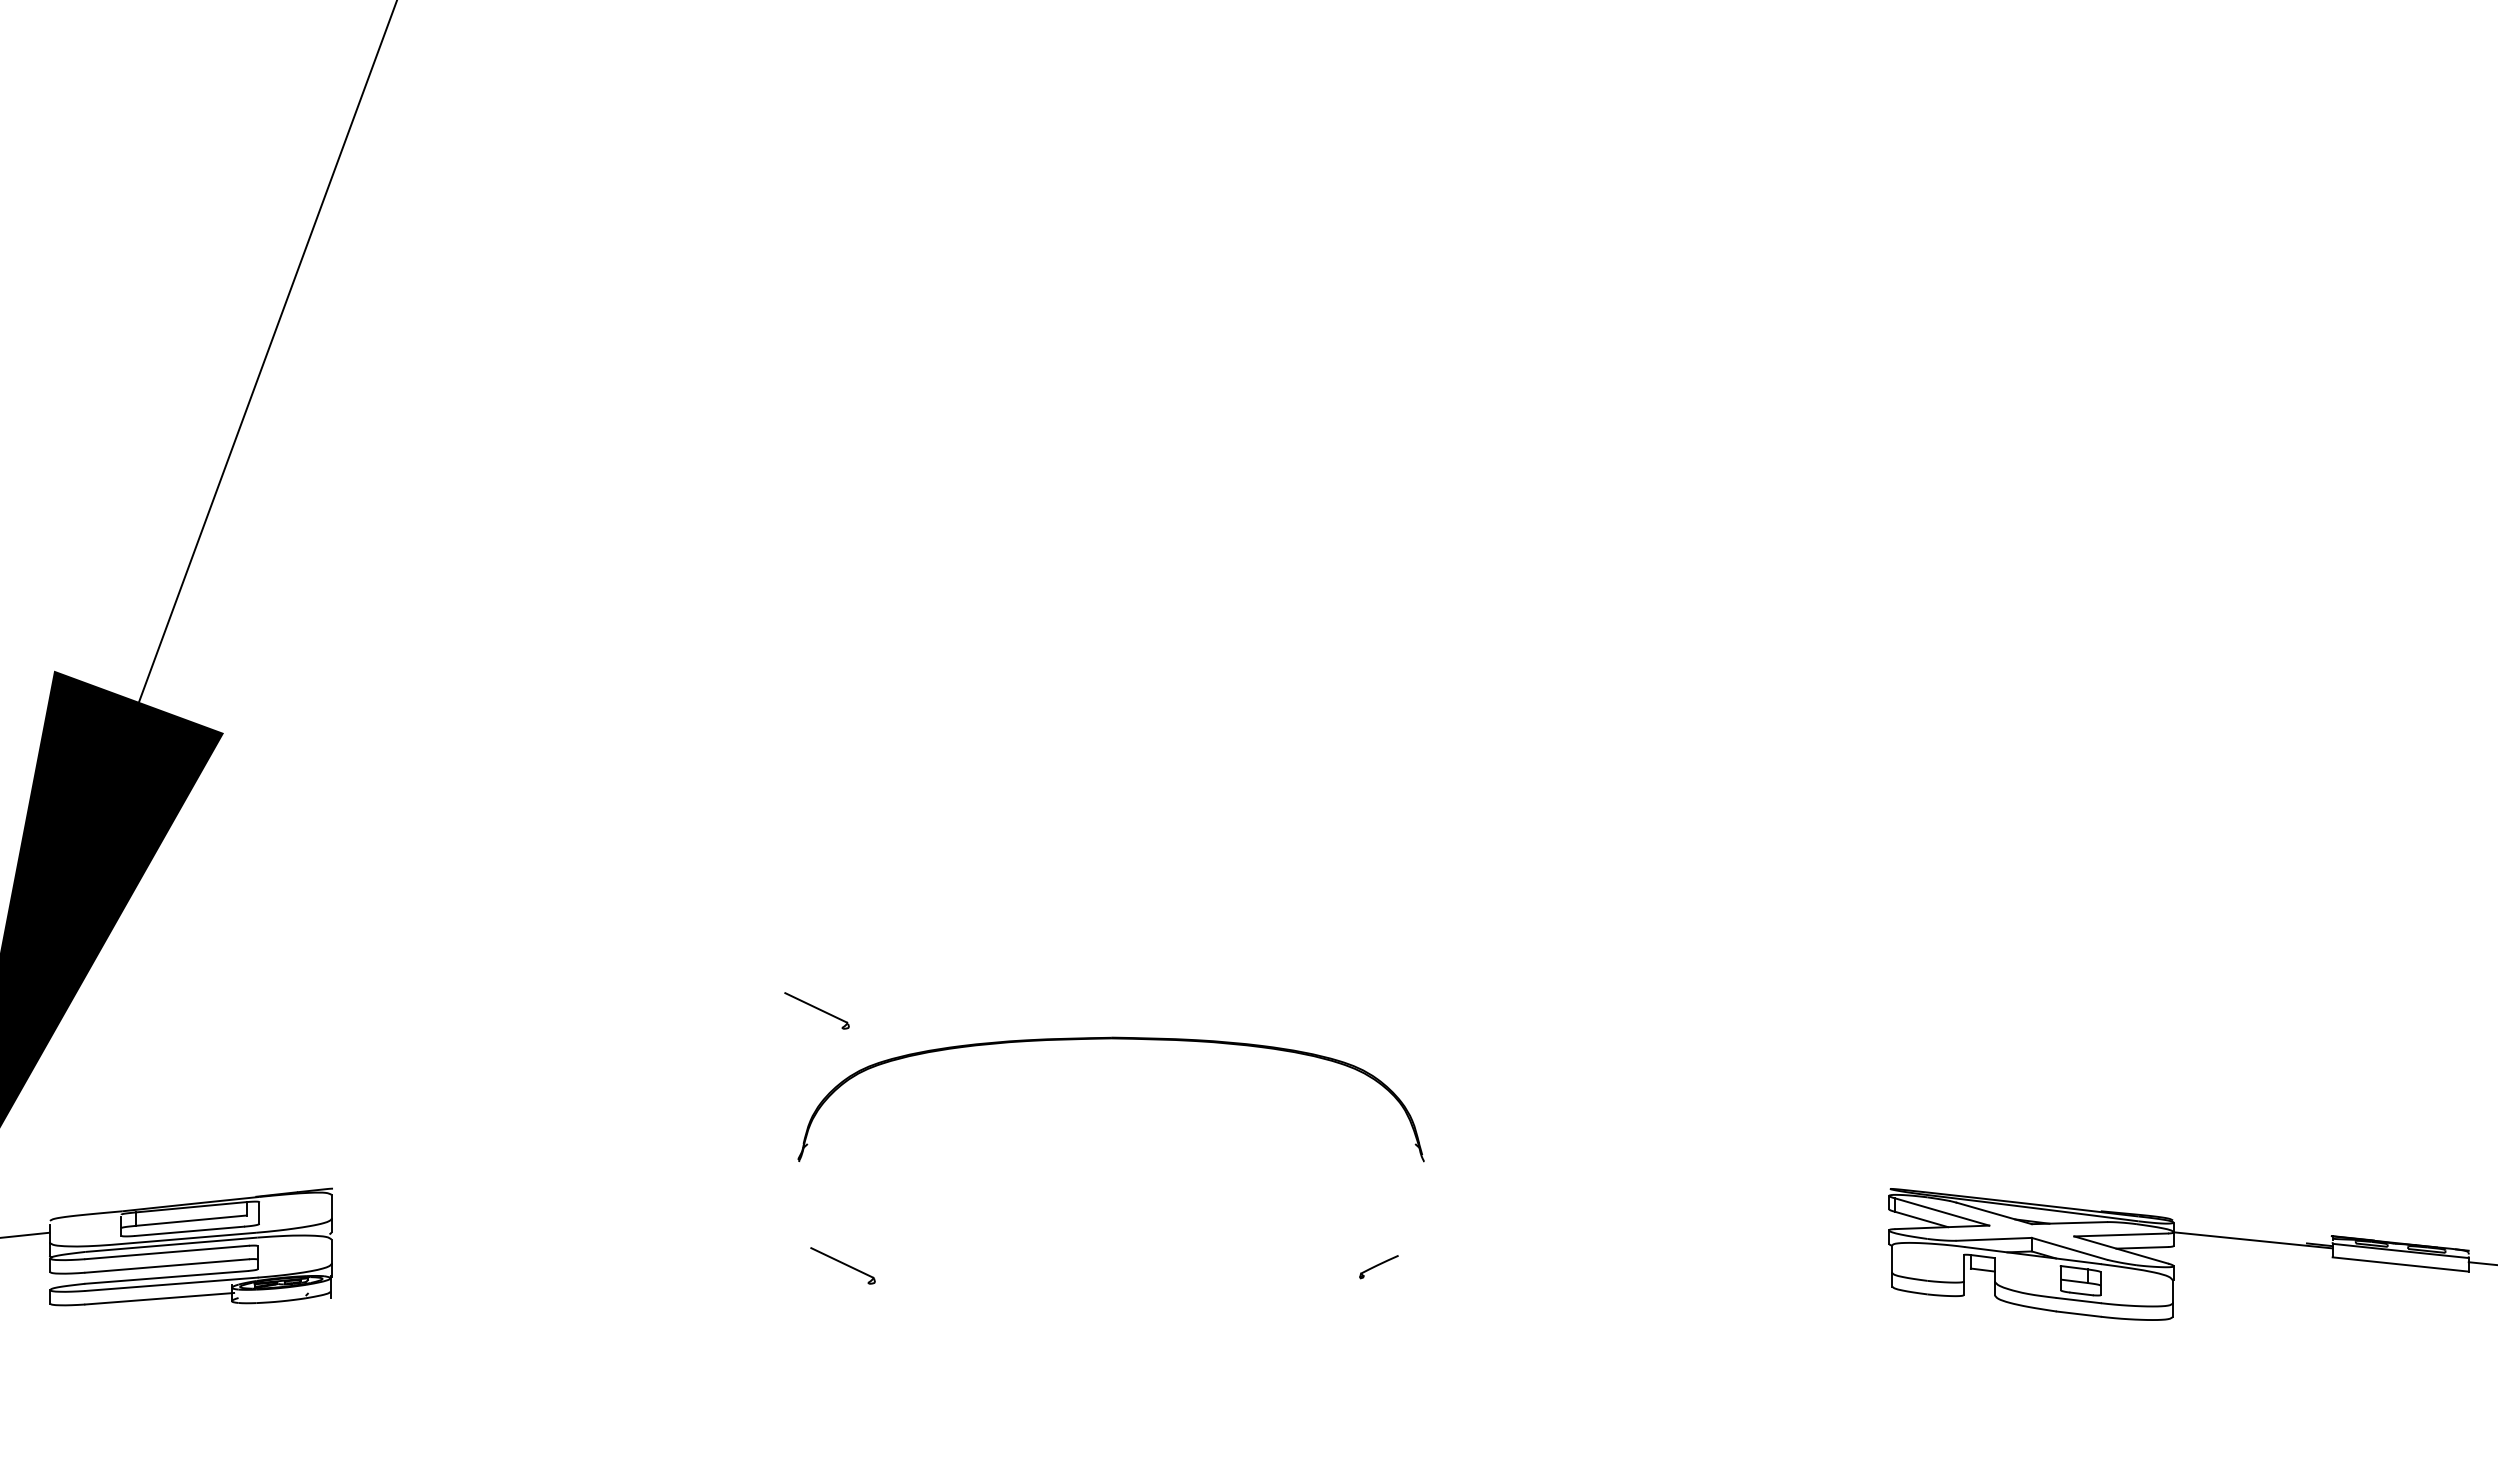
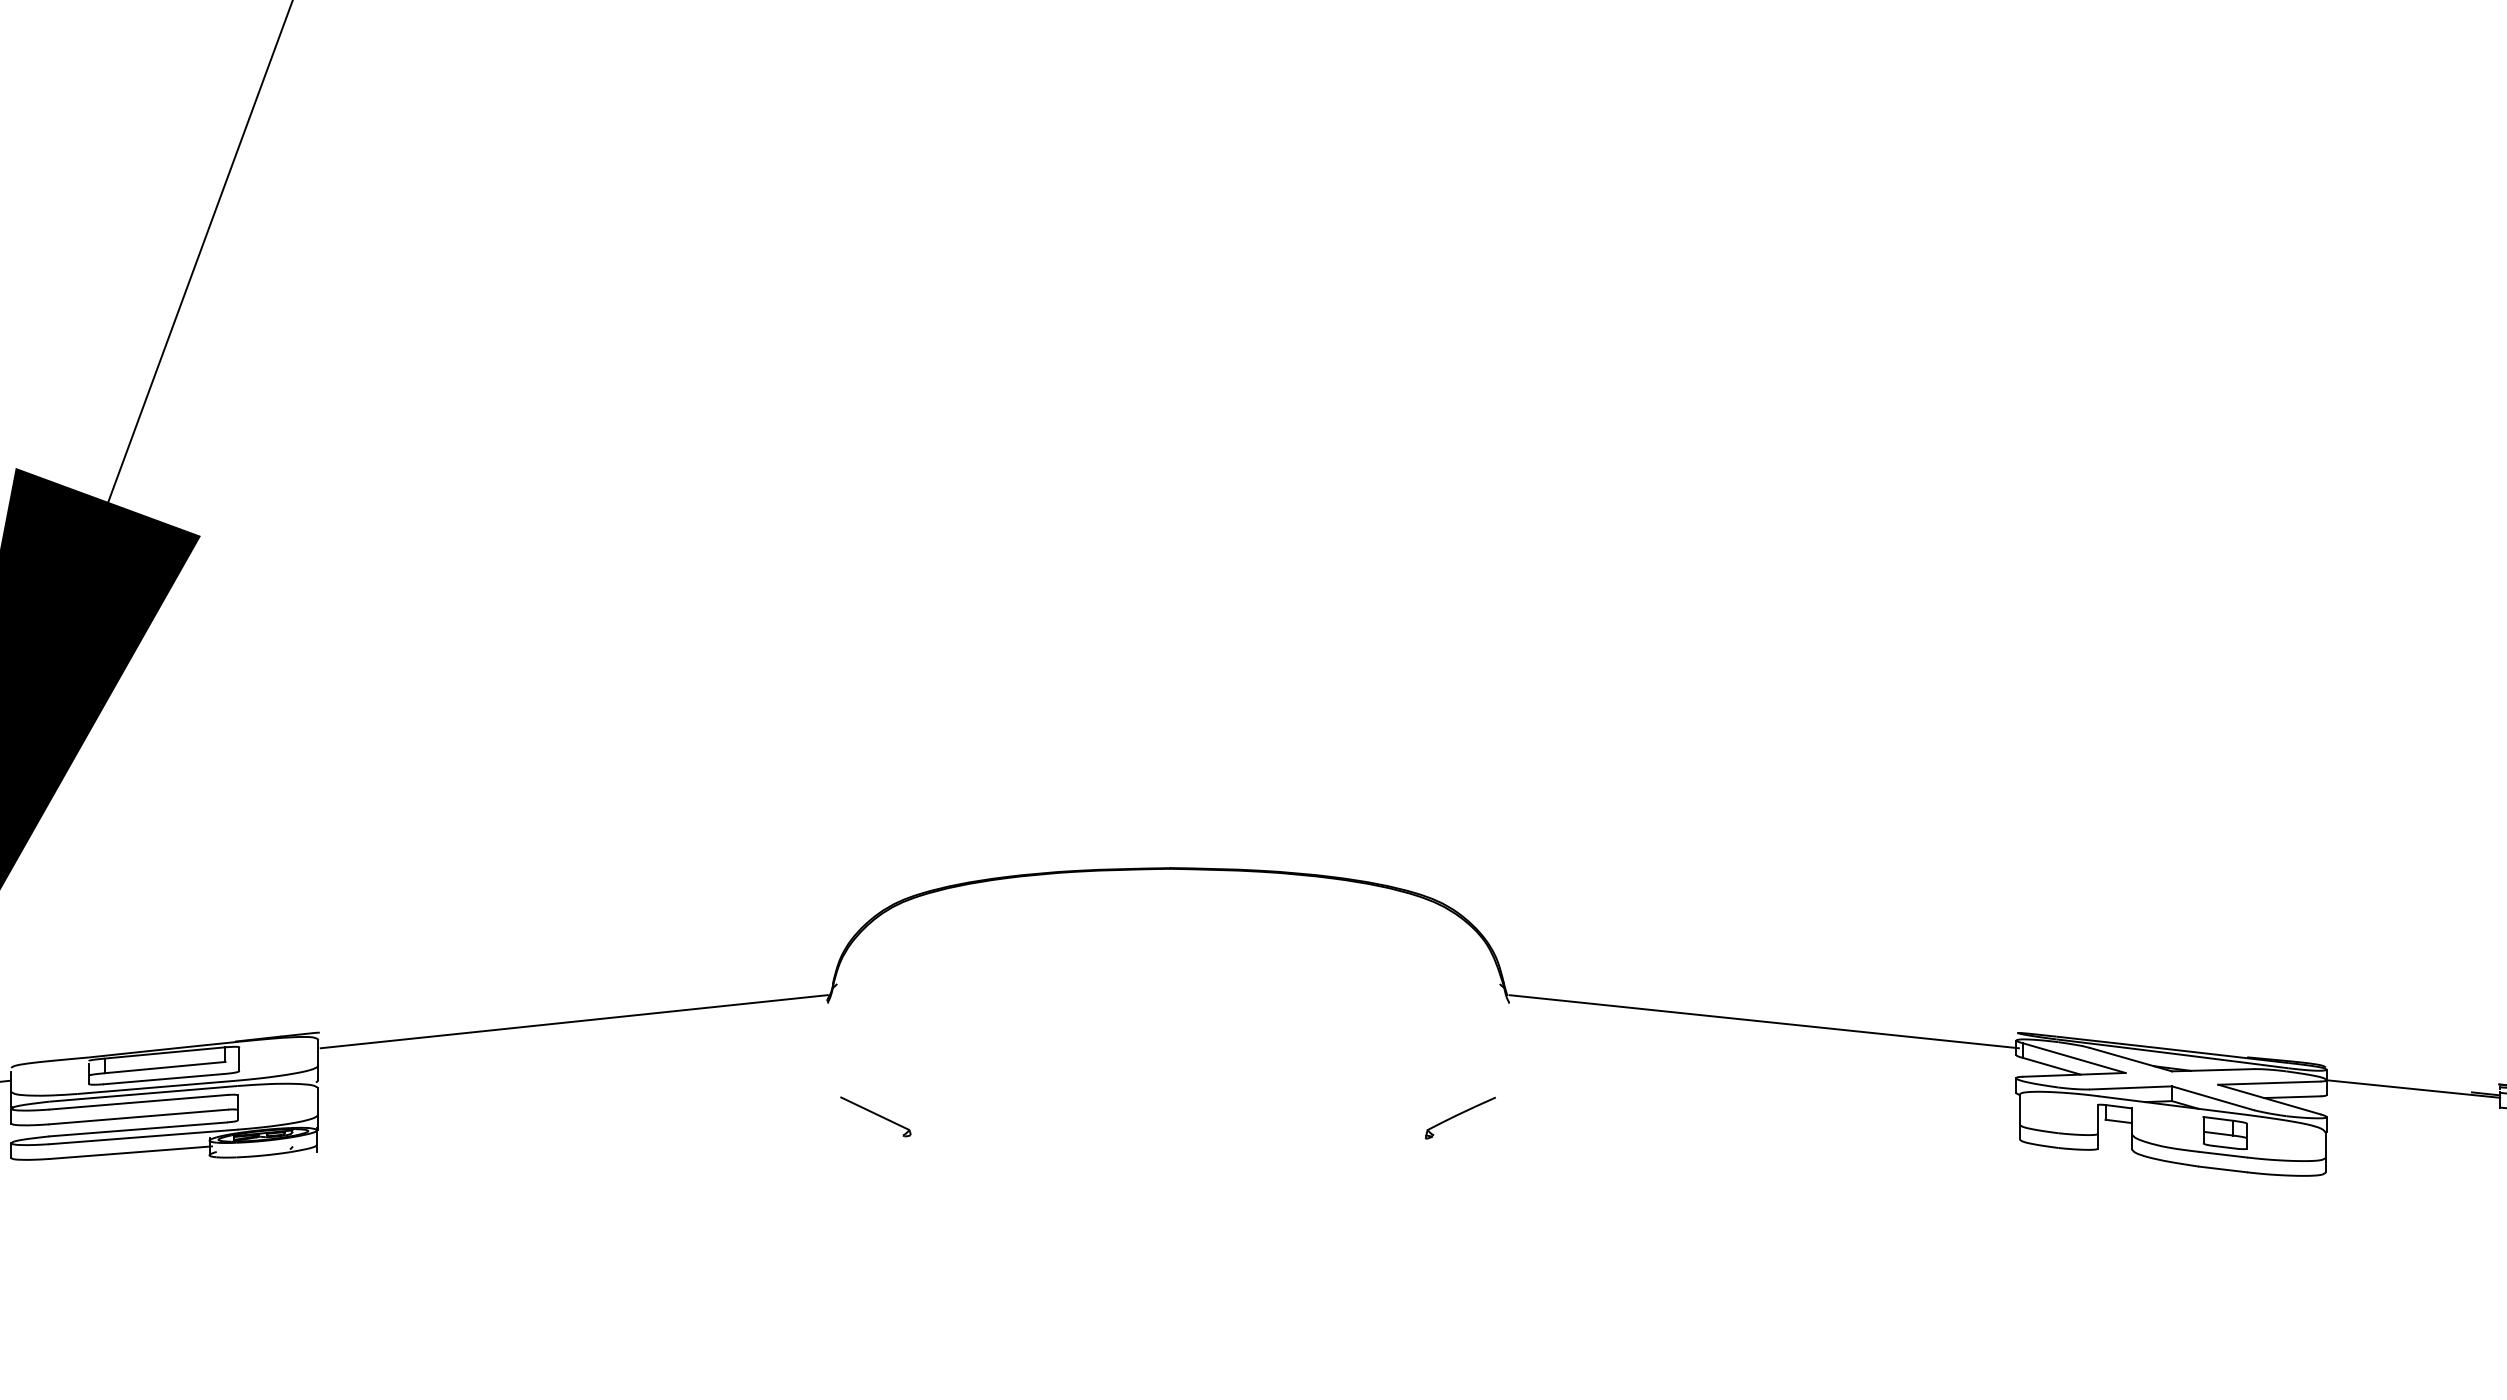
part: (816, 1010) -> (846, 838), removed
line: (565, 1178) -> (573, 1021), added
line: (1657, 1178) -> (1763, 1021), added
part: (1378, 1266) -> (1459, 1117), size x1.67

